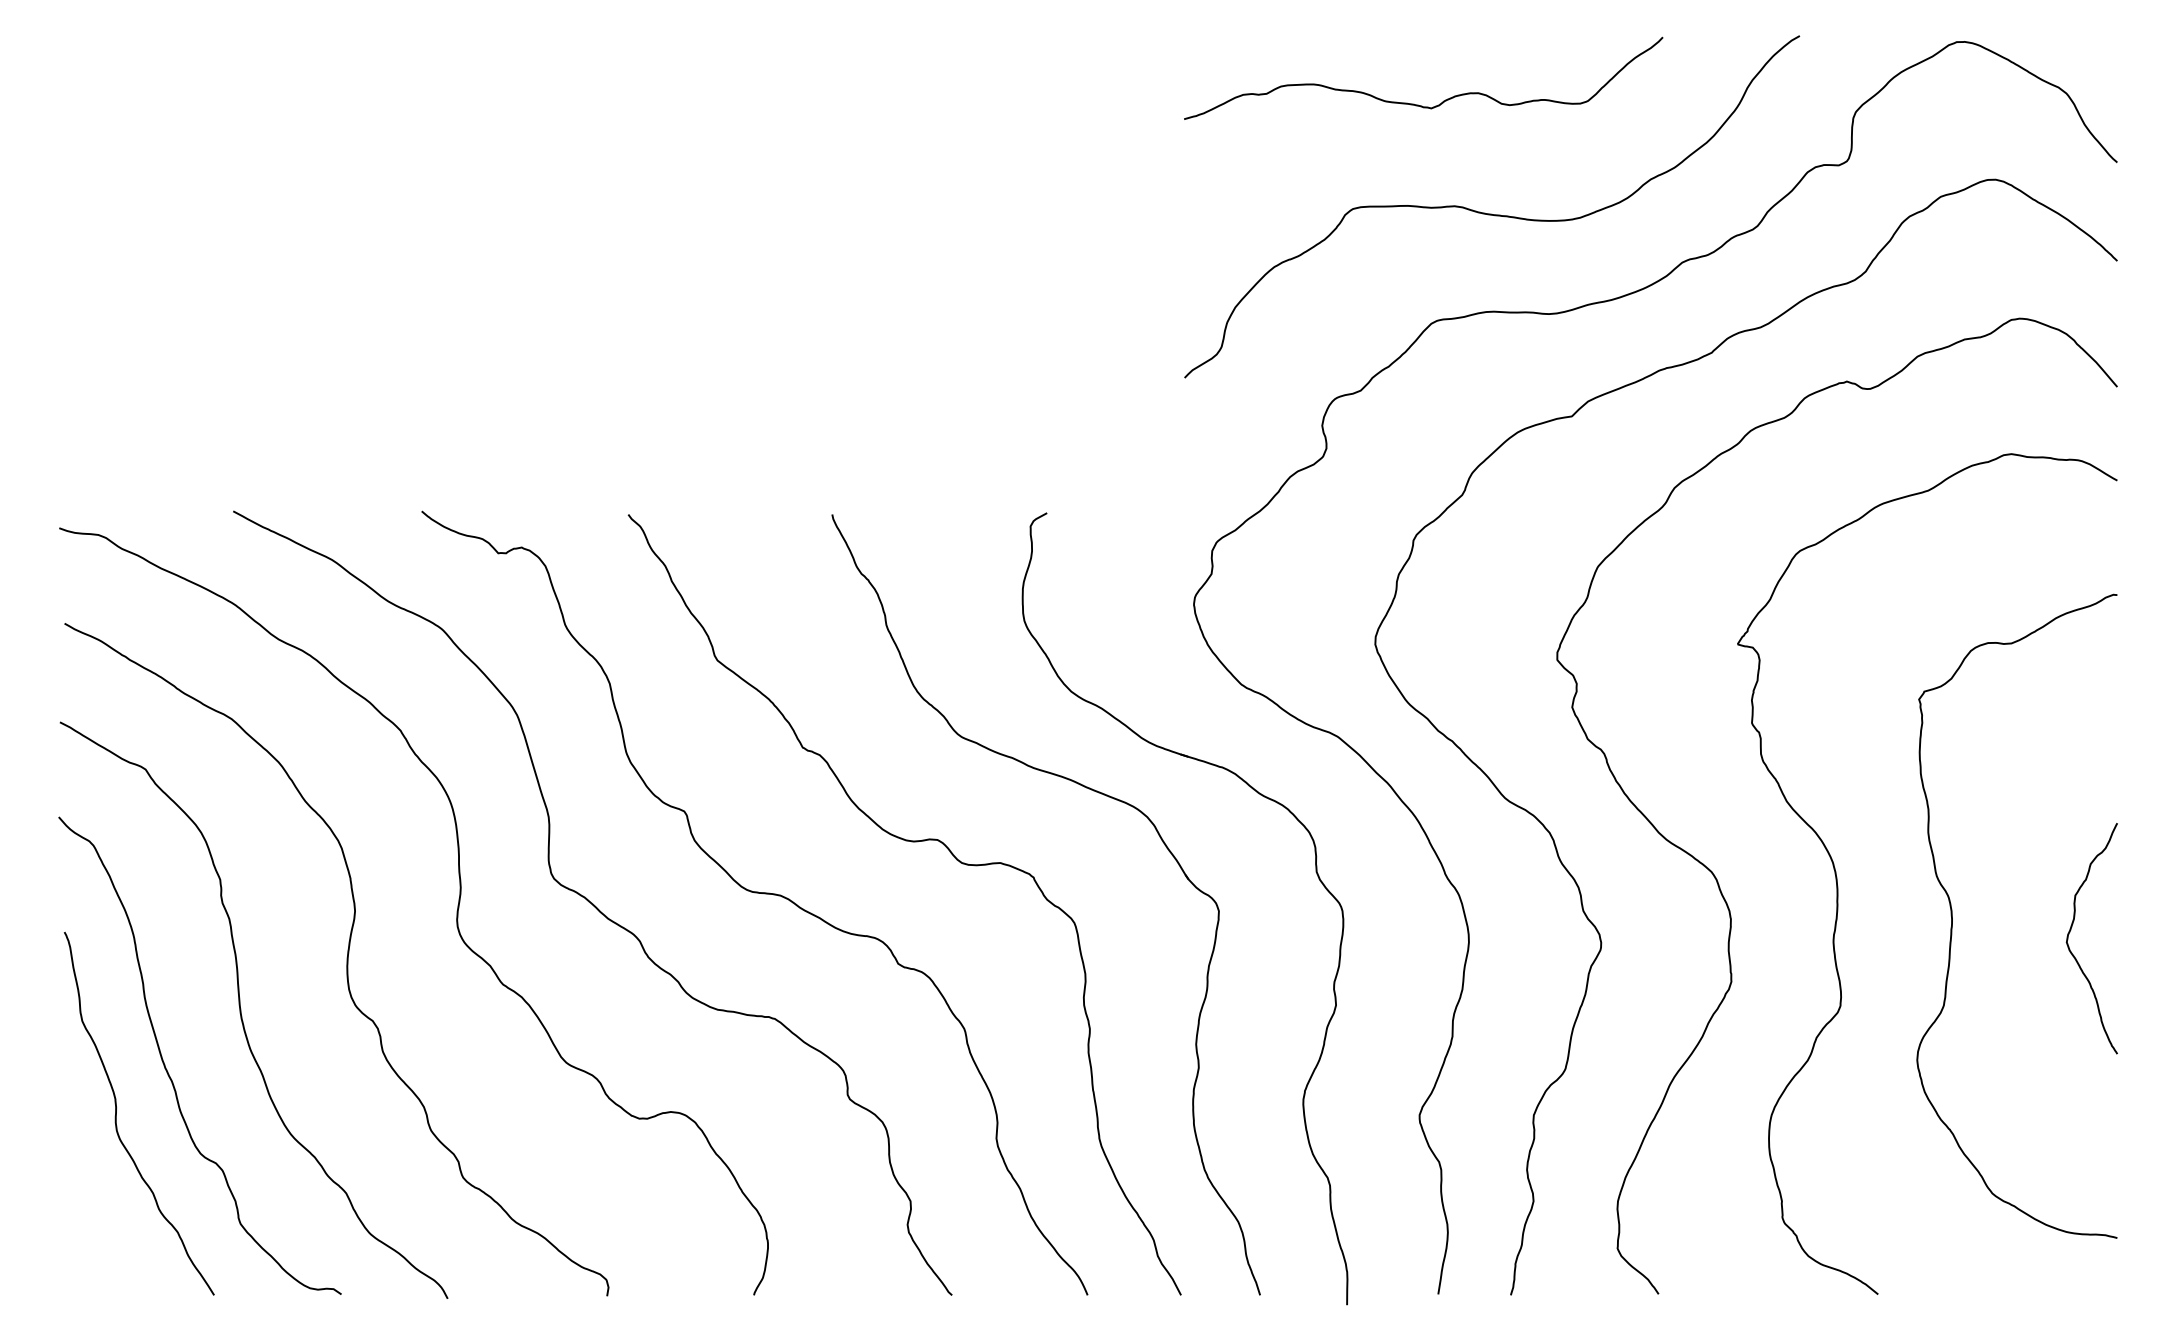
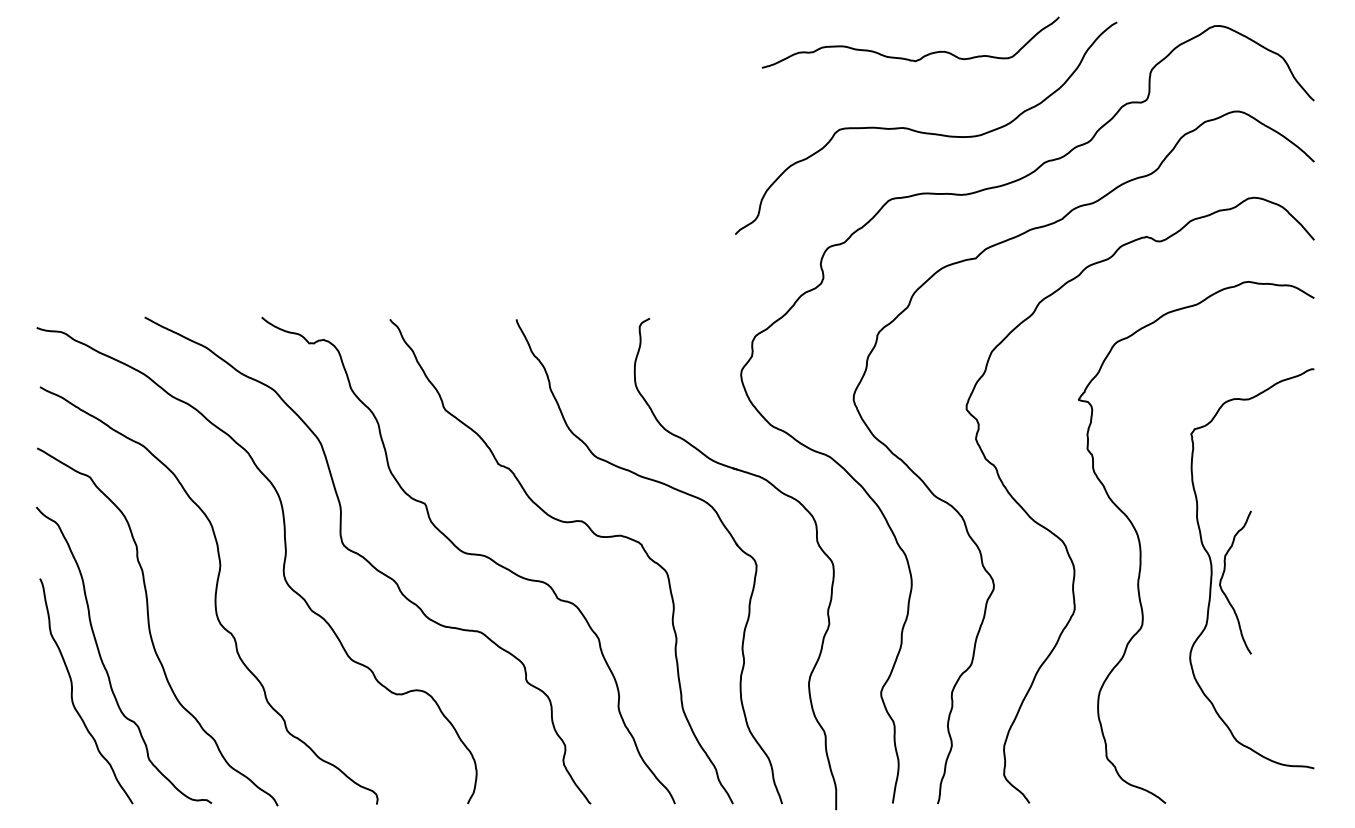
curve: (1420, 103) -> (908, 58), moved
curve: (2070, 933) -> (1222, 579), moved

